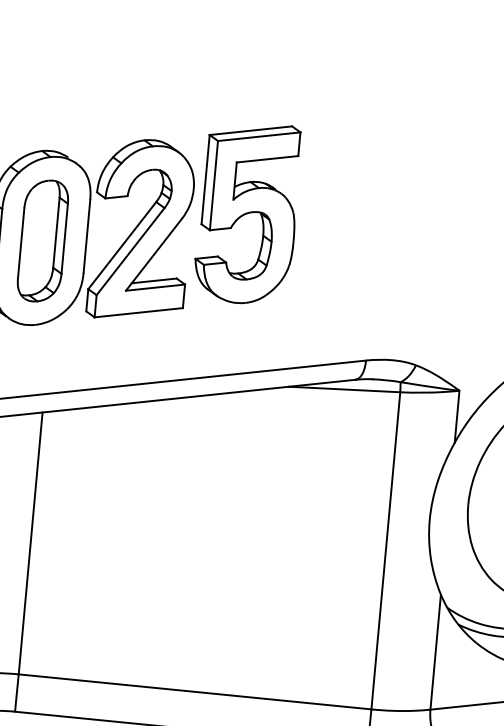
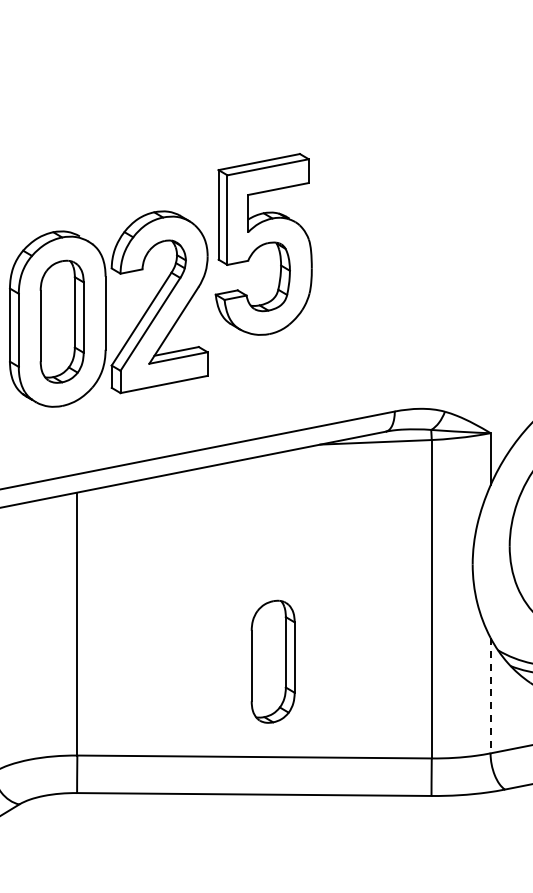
part: (247, 213) -> (263, 244), moved
part: (221, 598) -> (272, 661), added
line: (435, 652) -> (490, 695), solid -> dashed

